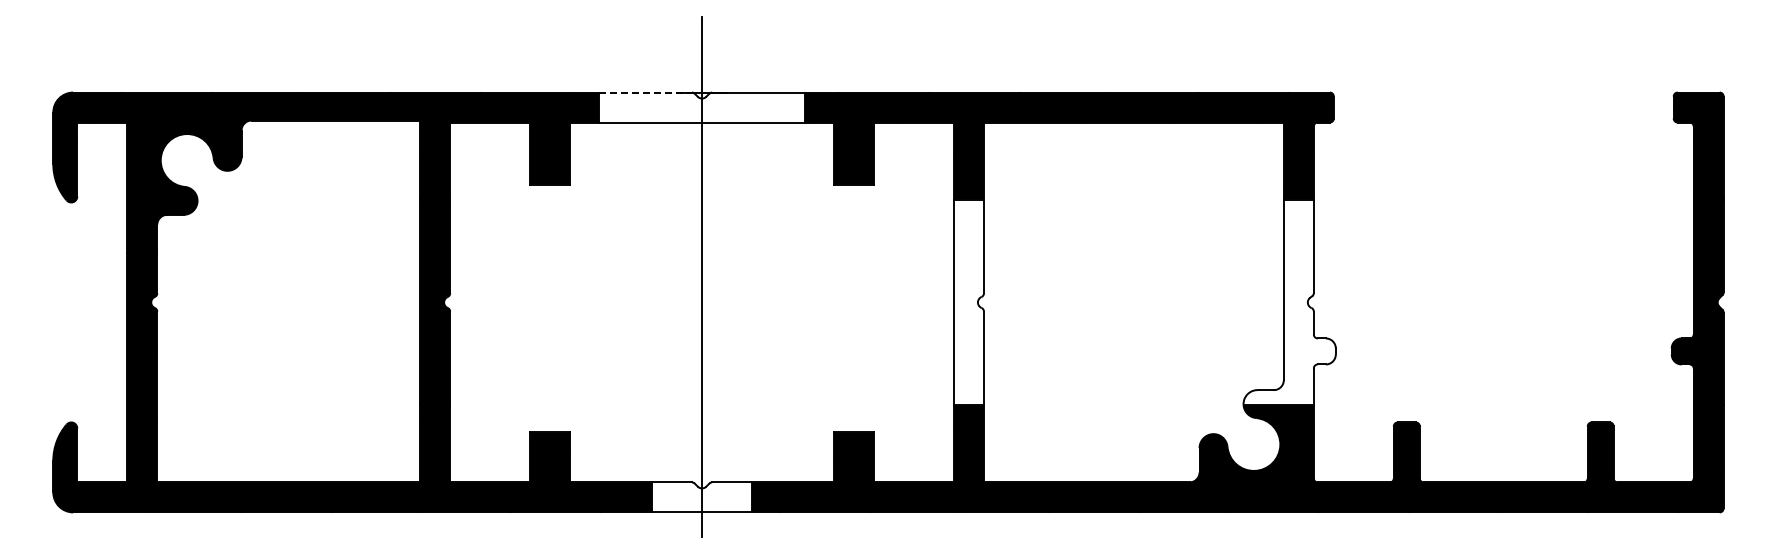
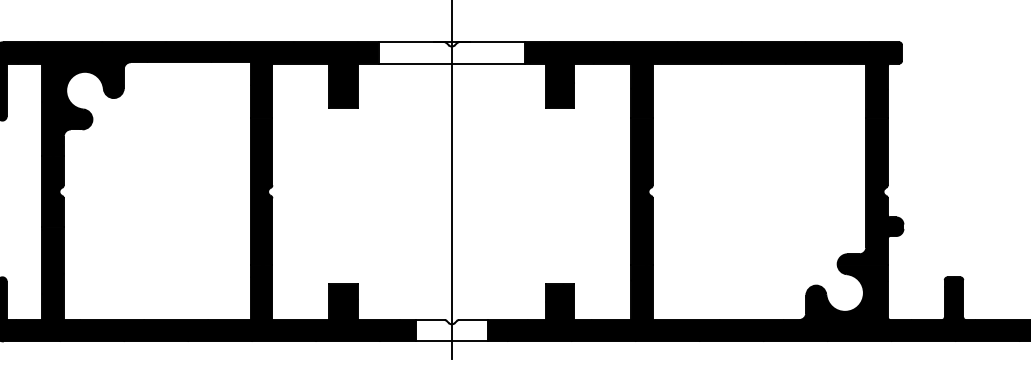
line: (646, 92) -> (412, 42), dashed -> solid
fill: (968, 302) -> (641, 191), added
fill: (1289, 302) -> (870, 191), added

